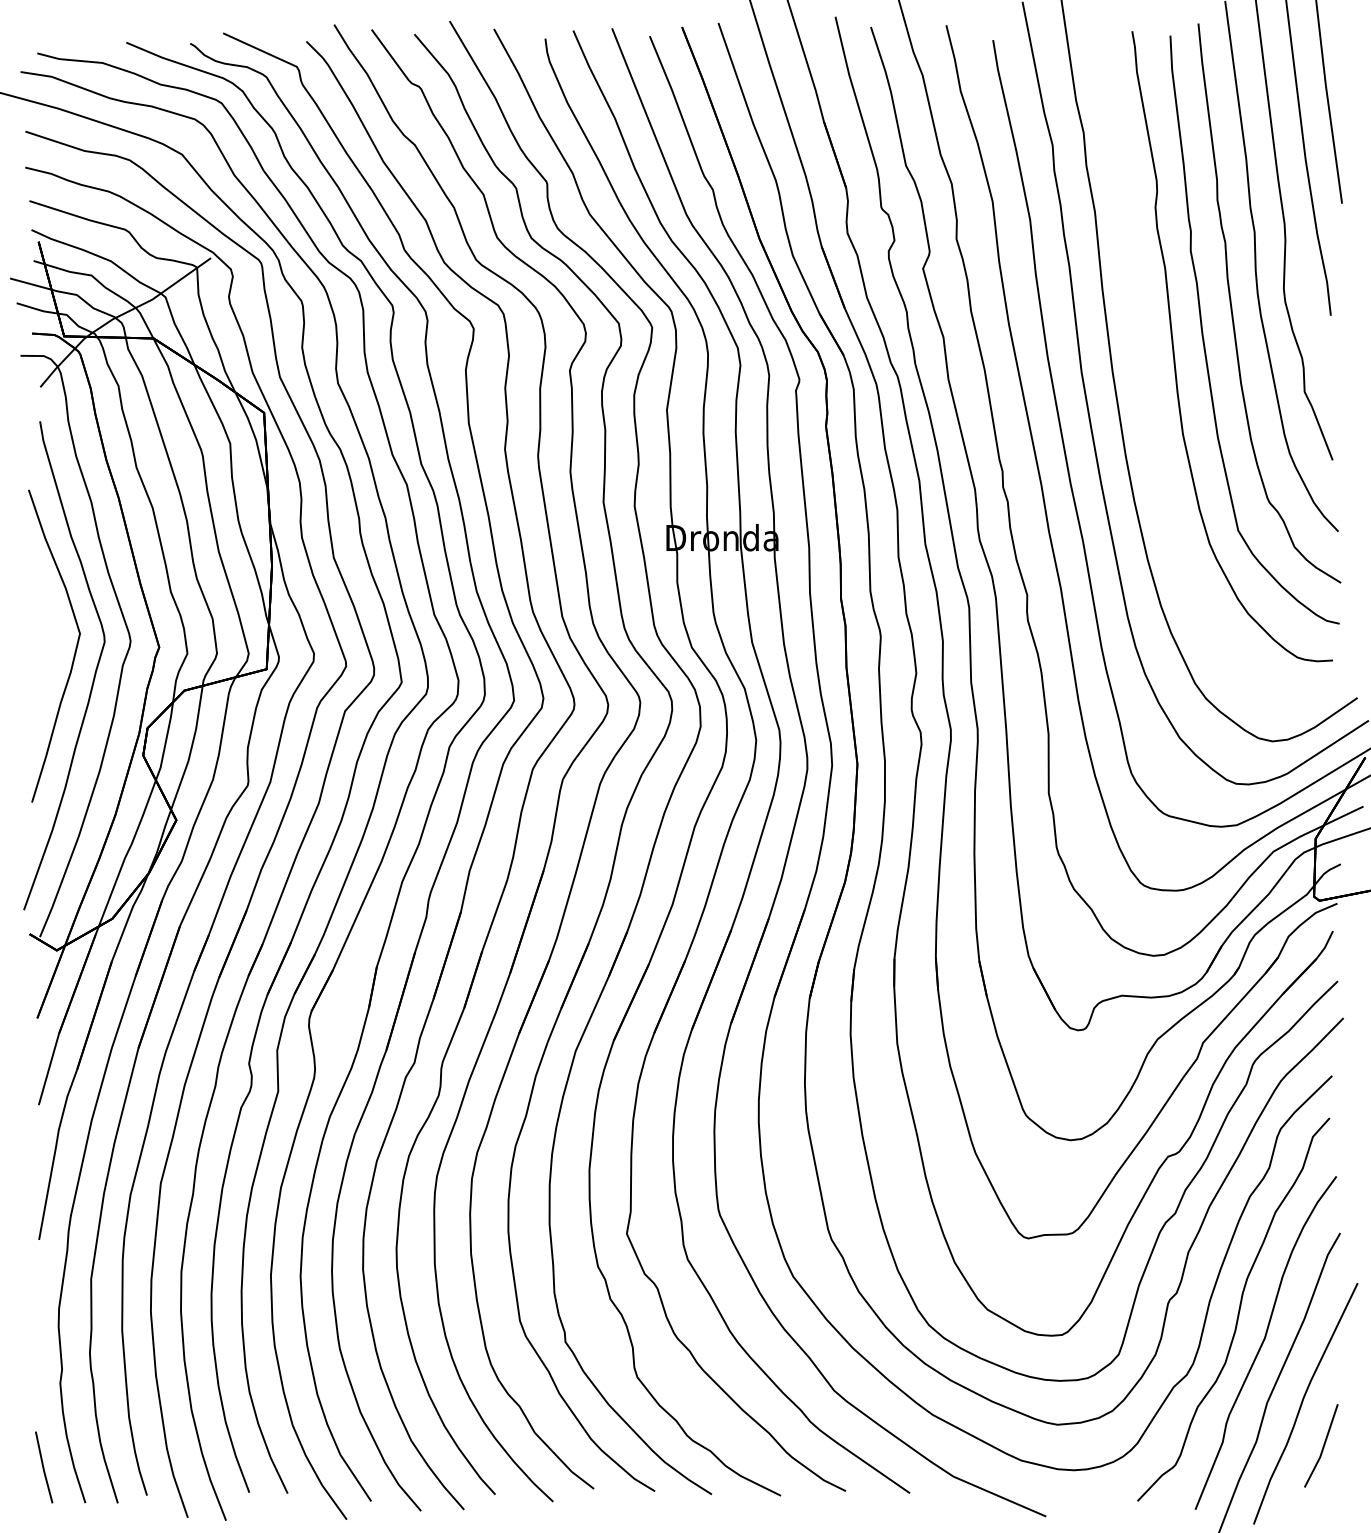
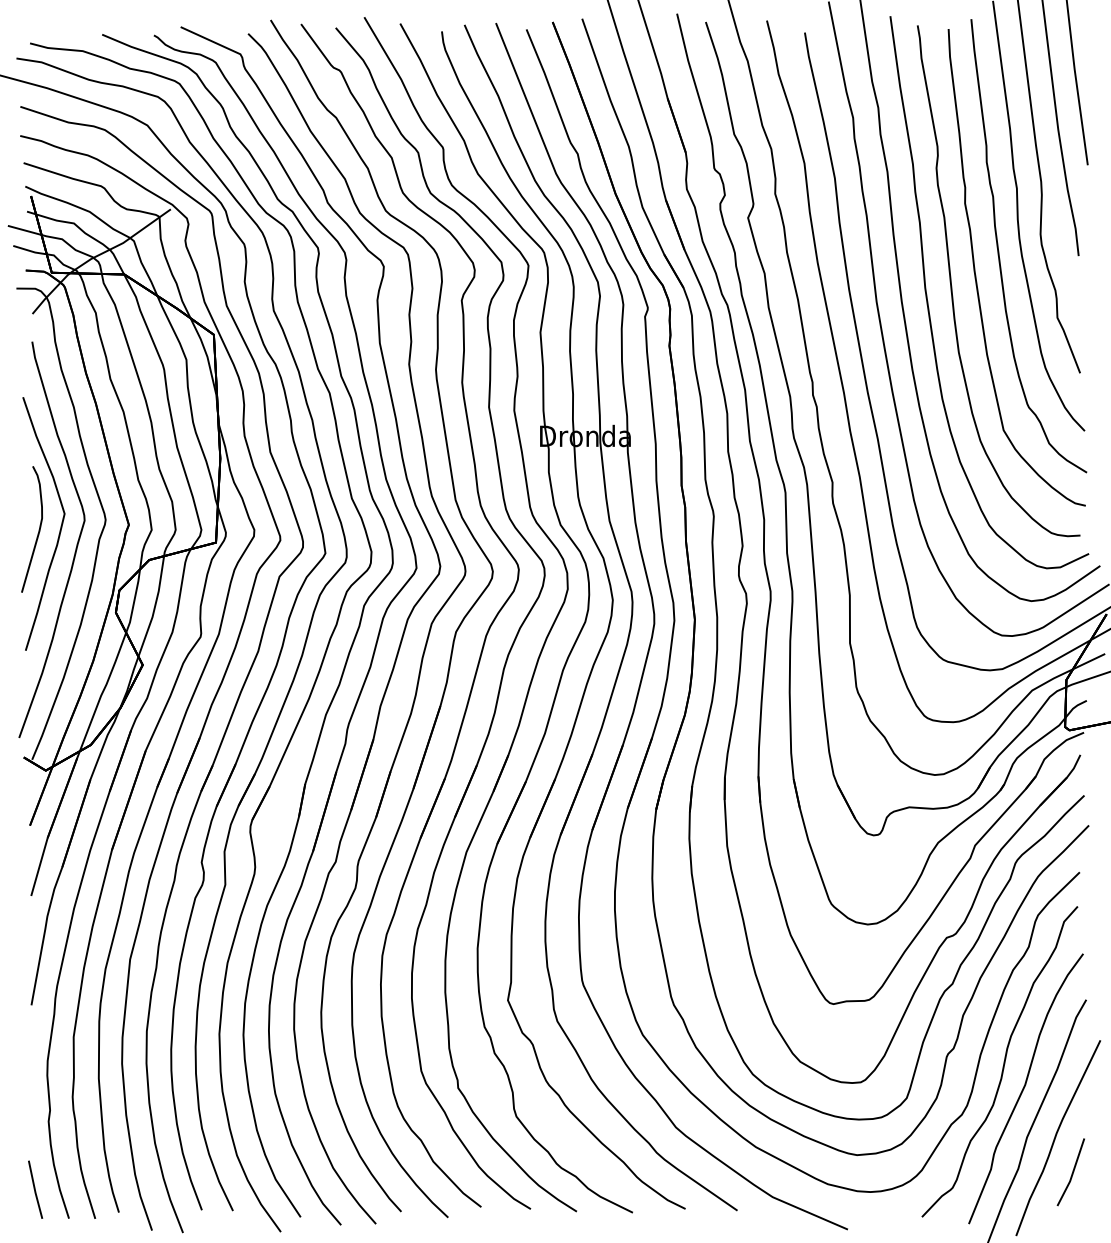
curve: (1145, 372) -> (928, 302), added
part: (47, 655) -> (38, 531), added

